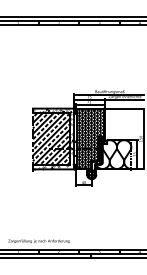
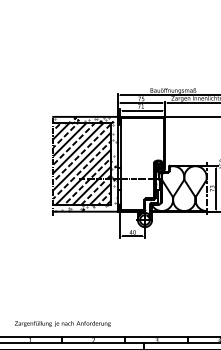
hatch: (89, 138) -> (141, 163), removed

